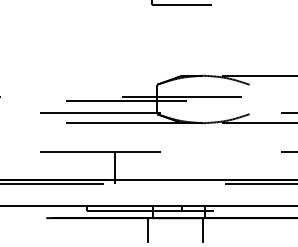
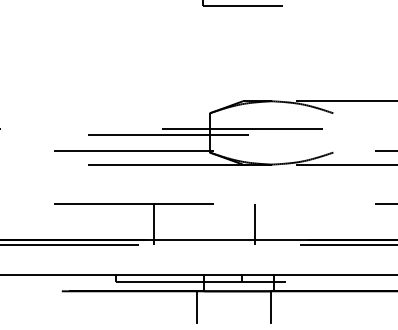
line: (190, 168) -> (254, 224), added

